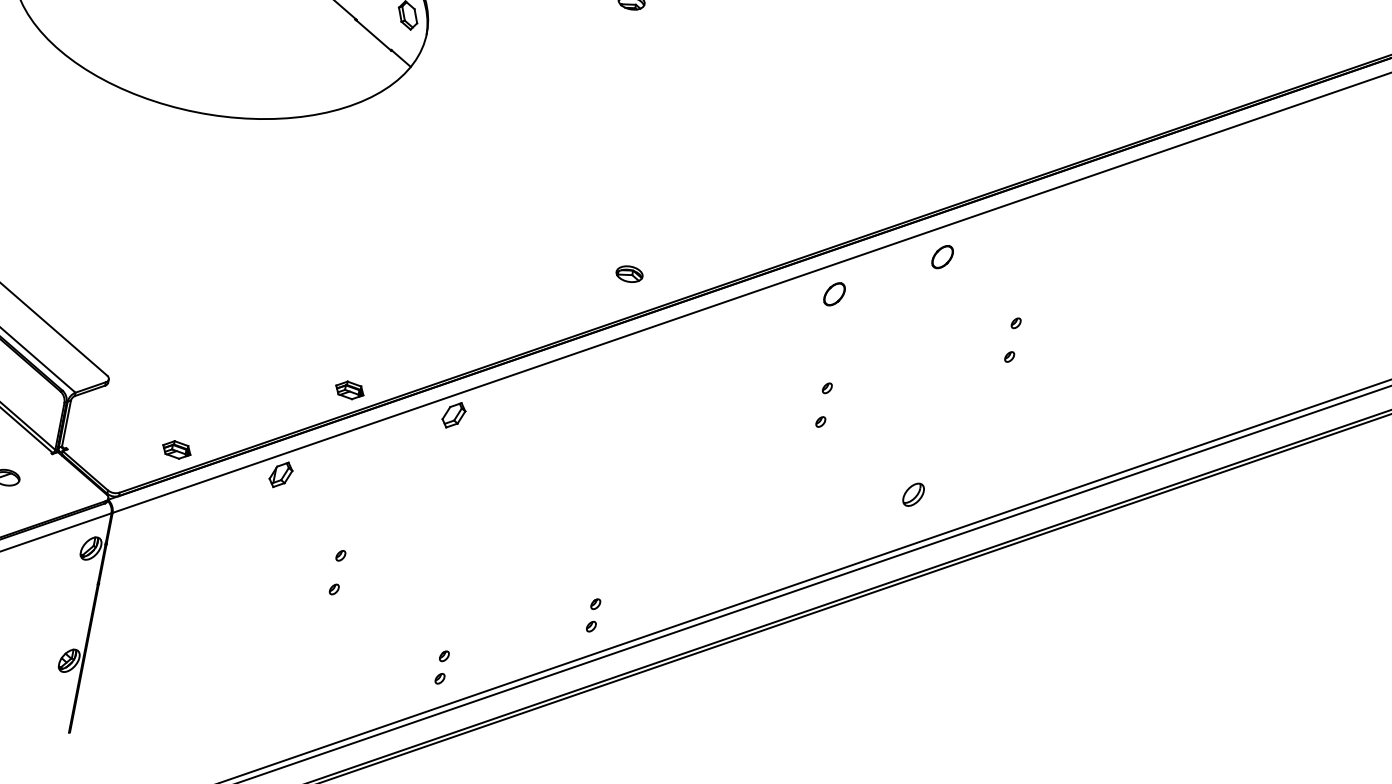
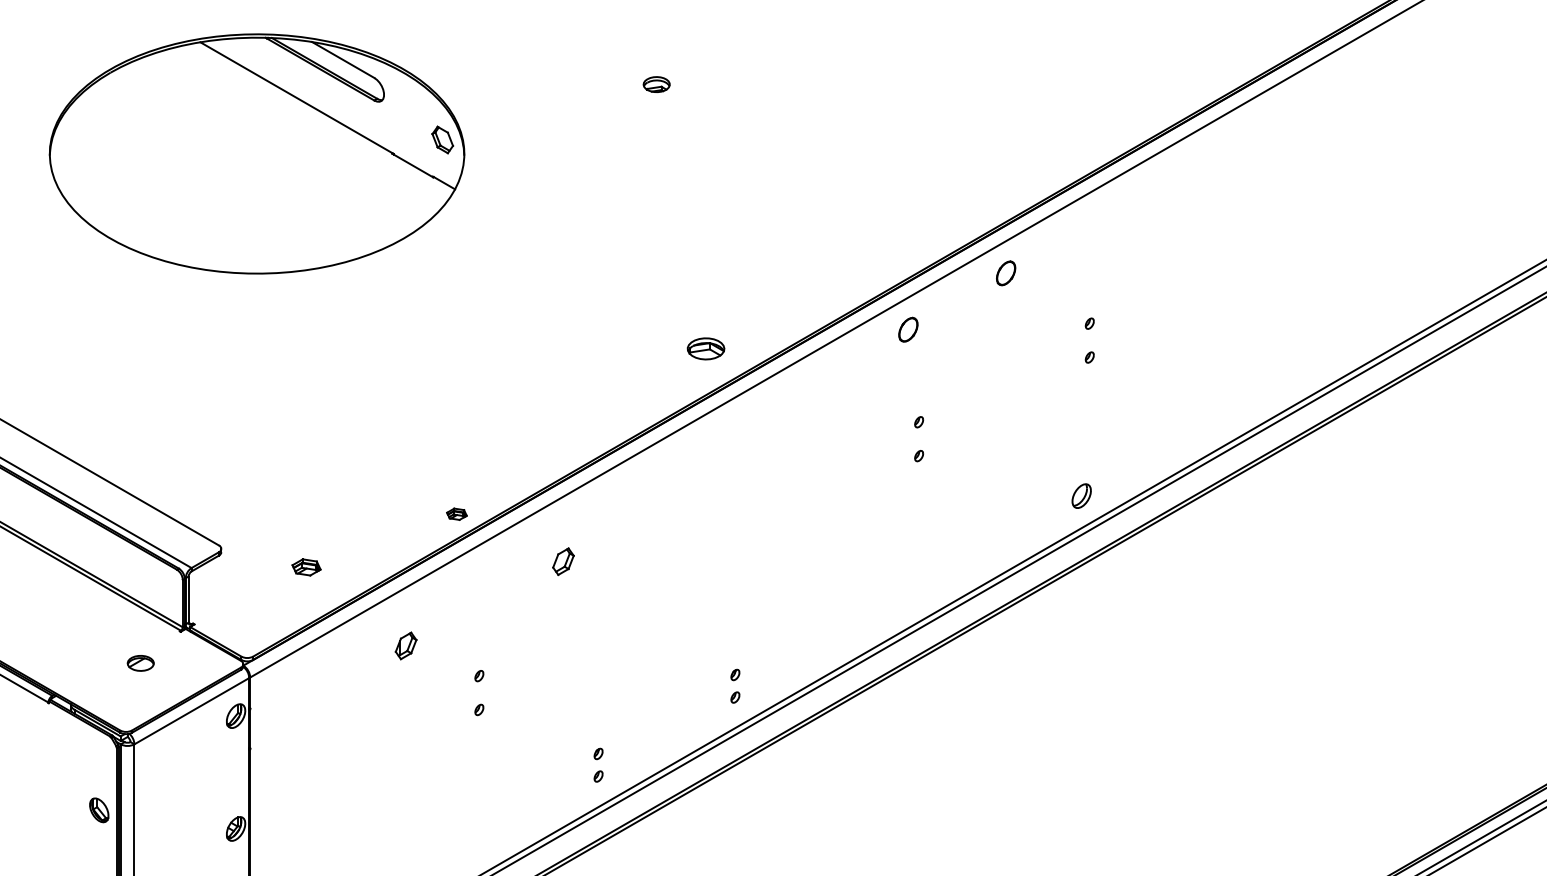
part: (629, 273) -> (705, 348), size x1.4
part: (349, 390) -> (456, 514), size x0.7
part: (454, 415) -> (563, 561), moved
part: (176, 450) -> (306, 567), moved
part: (280, 474) -> (405, 645), moved
part: (913, 494) -> (1081, 495), moved

